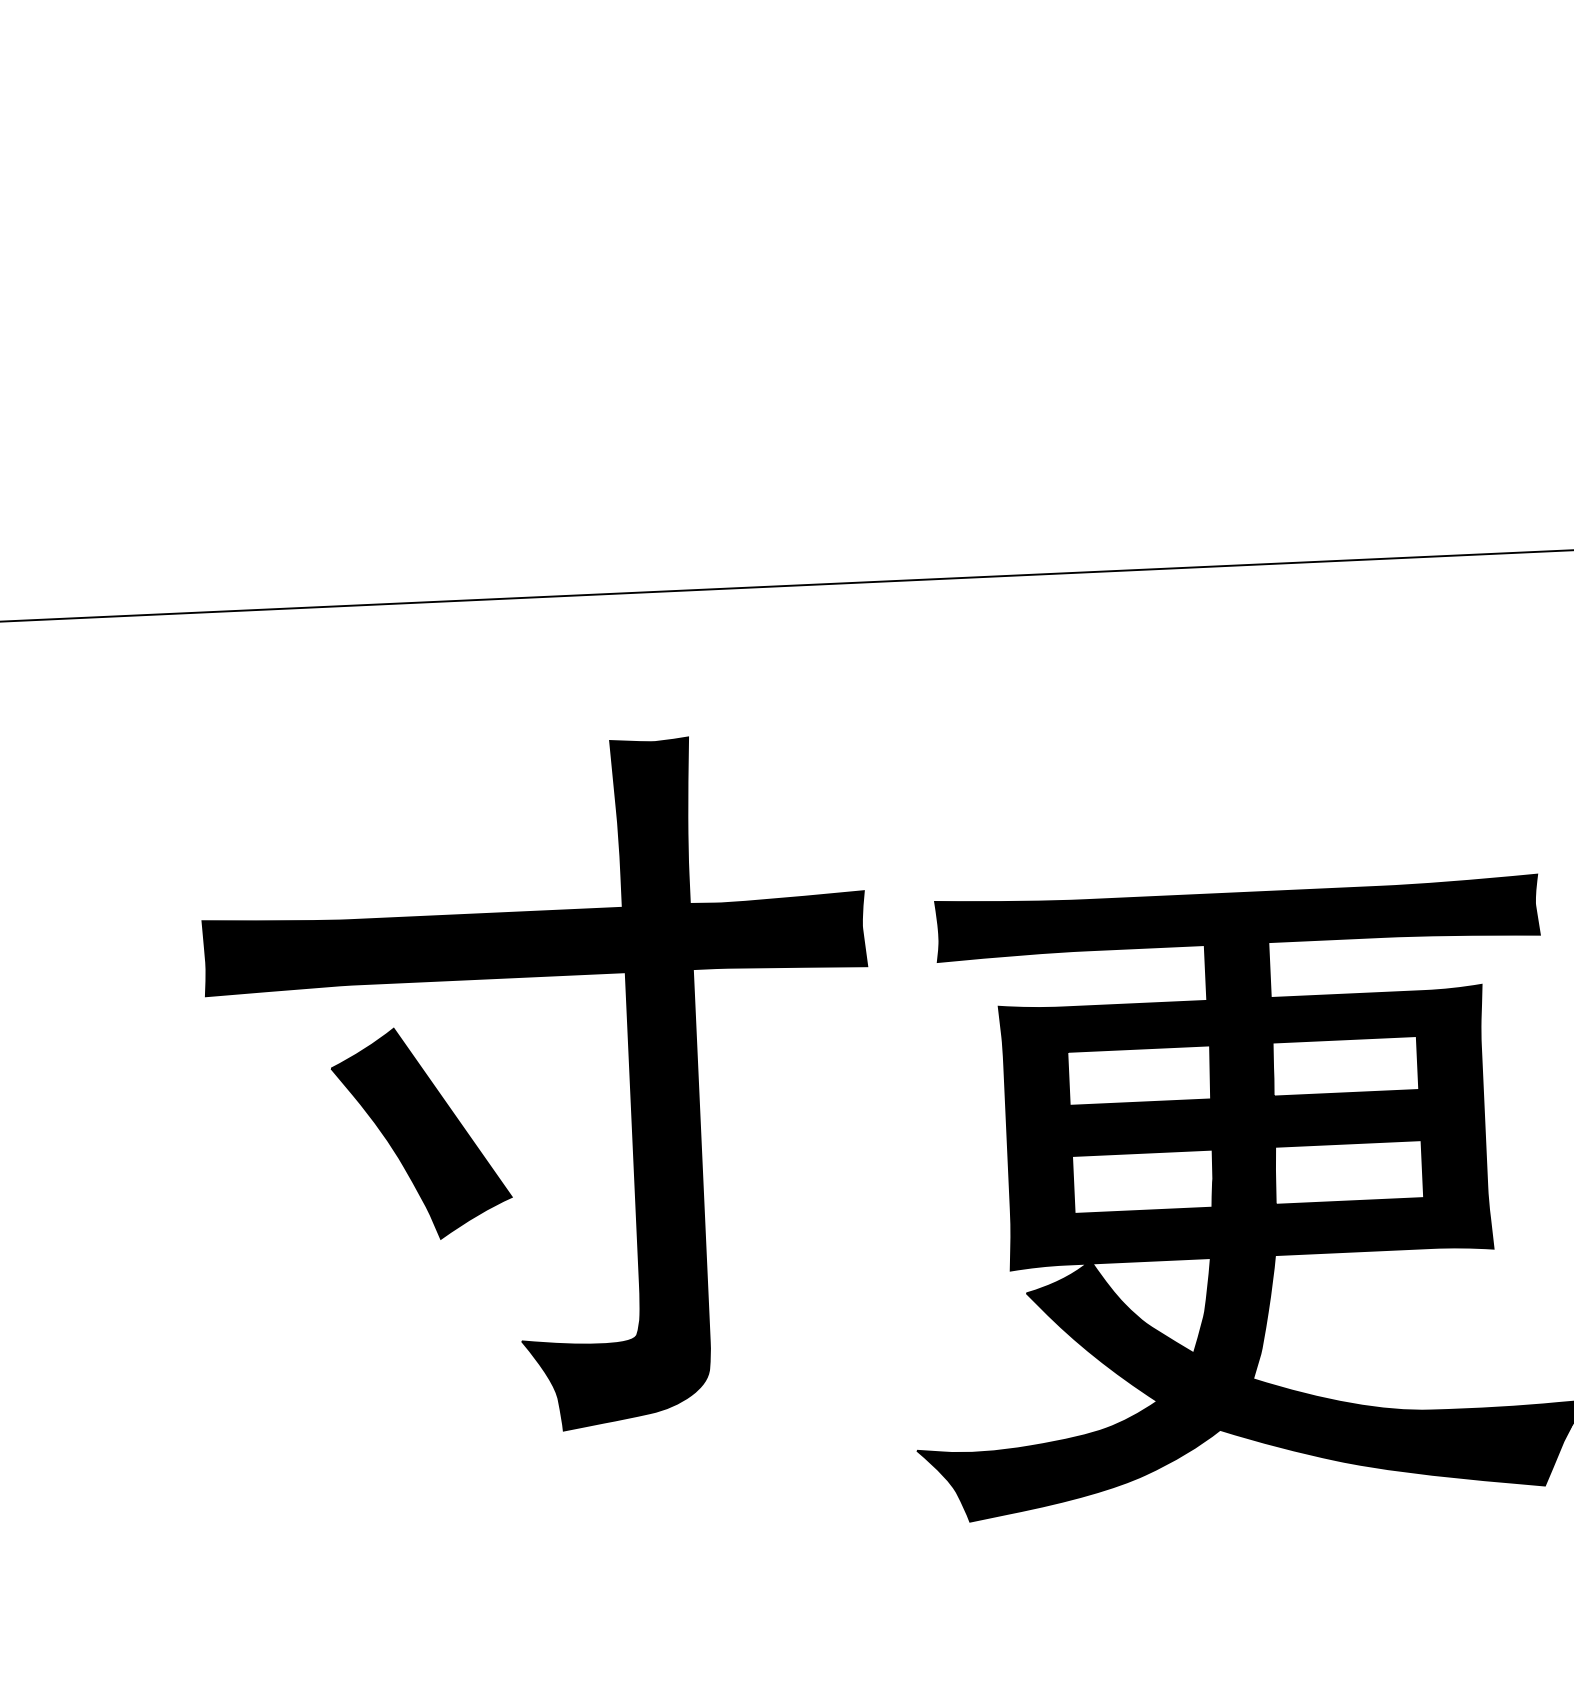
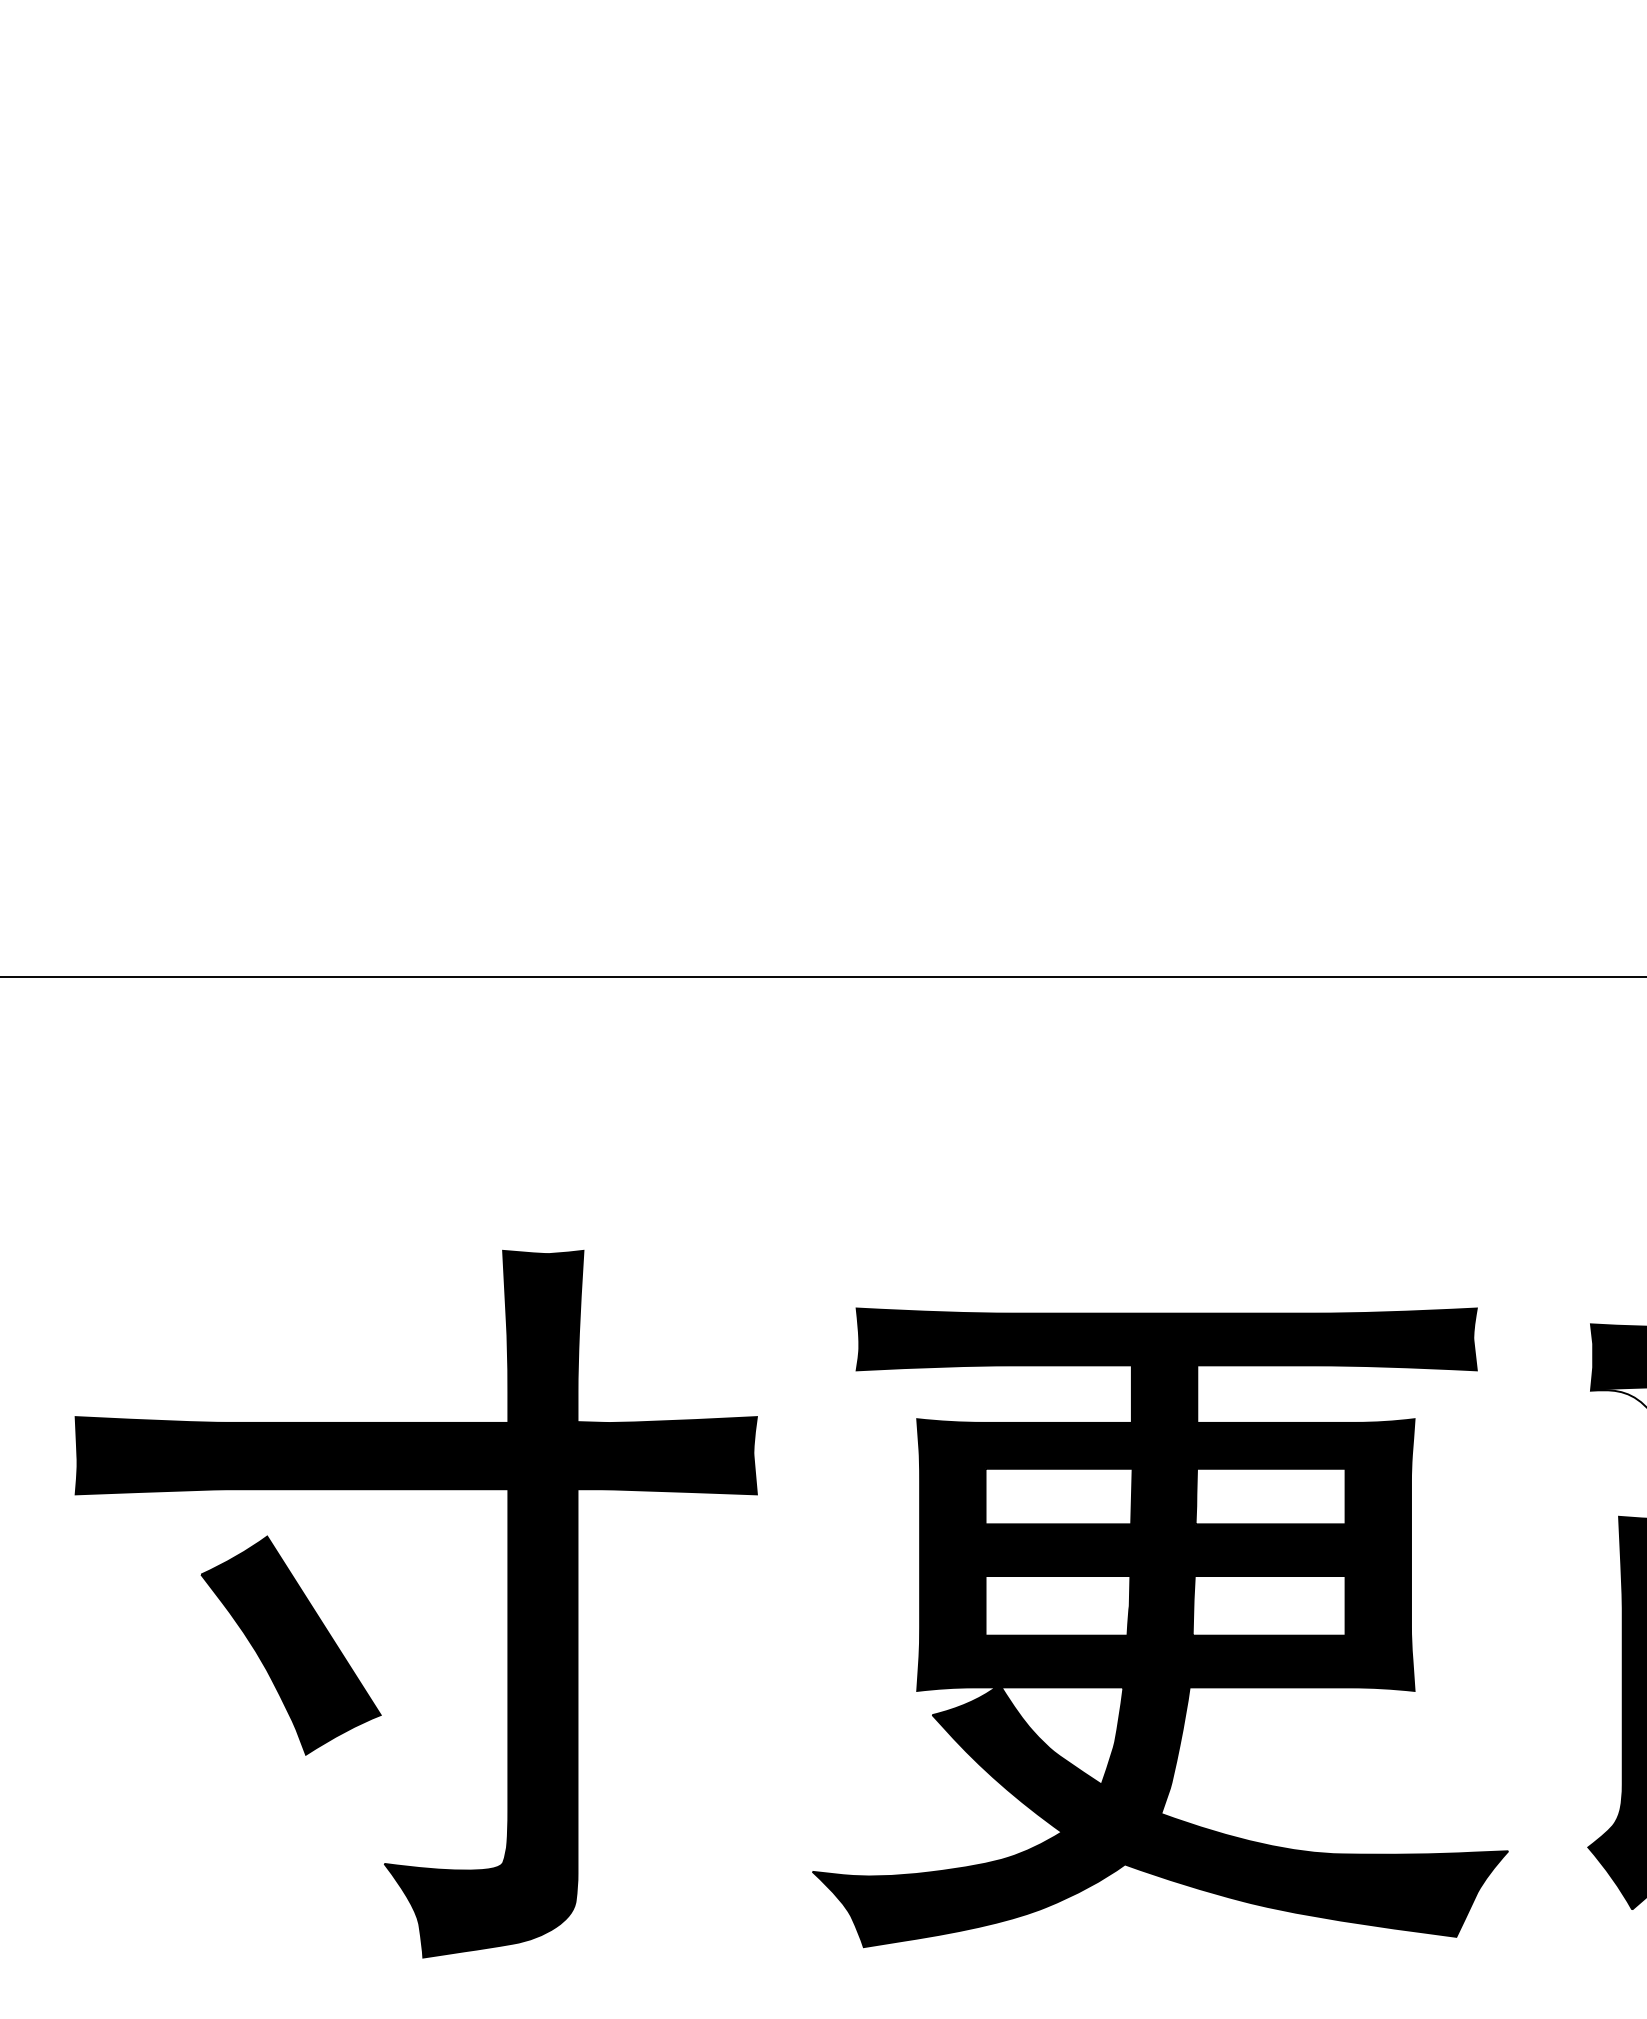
part: (469, 1135) -> (340, 1649), moved

